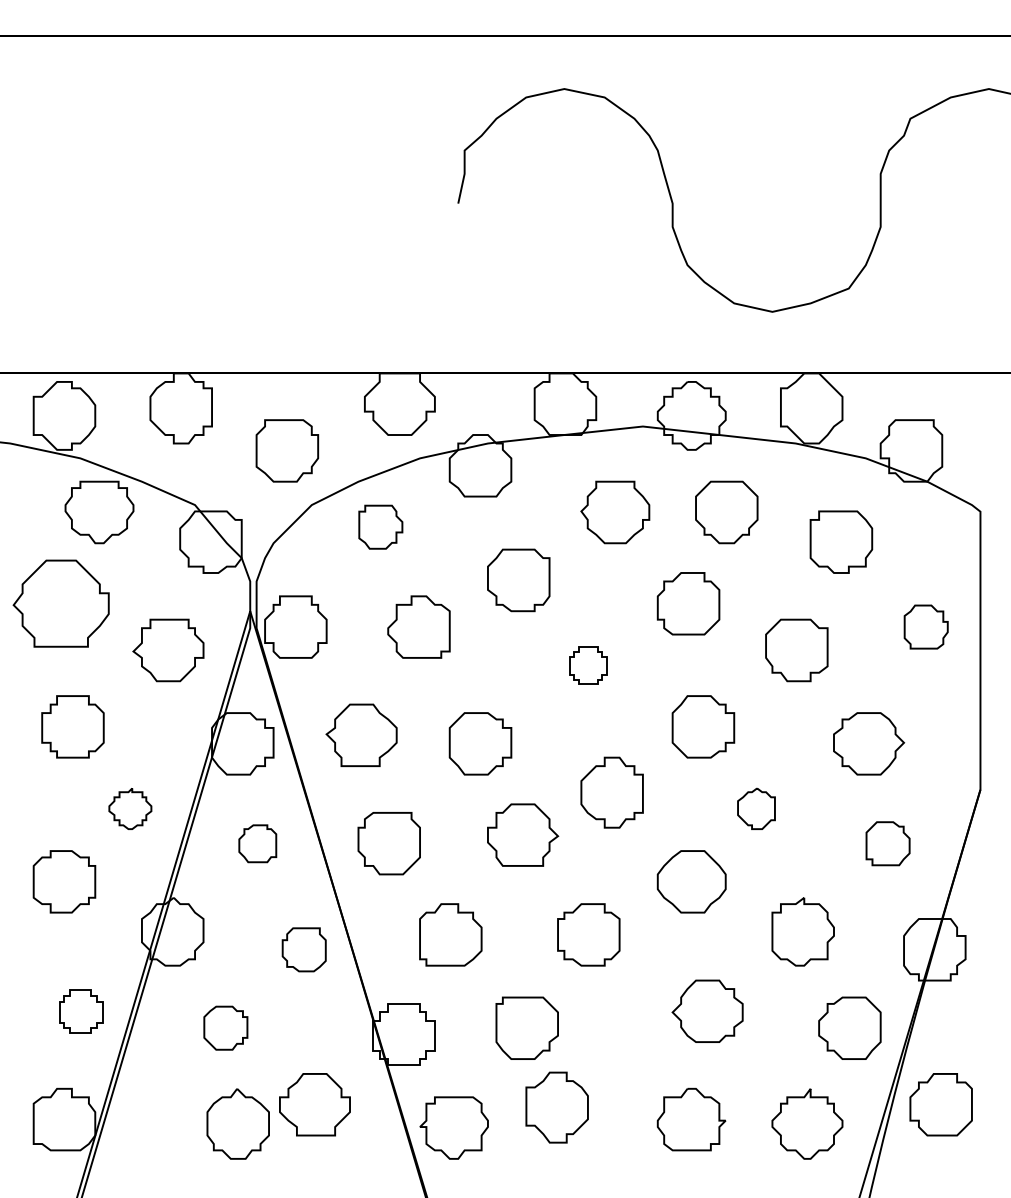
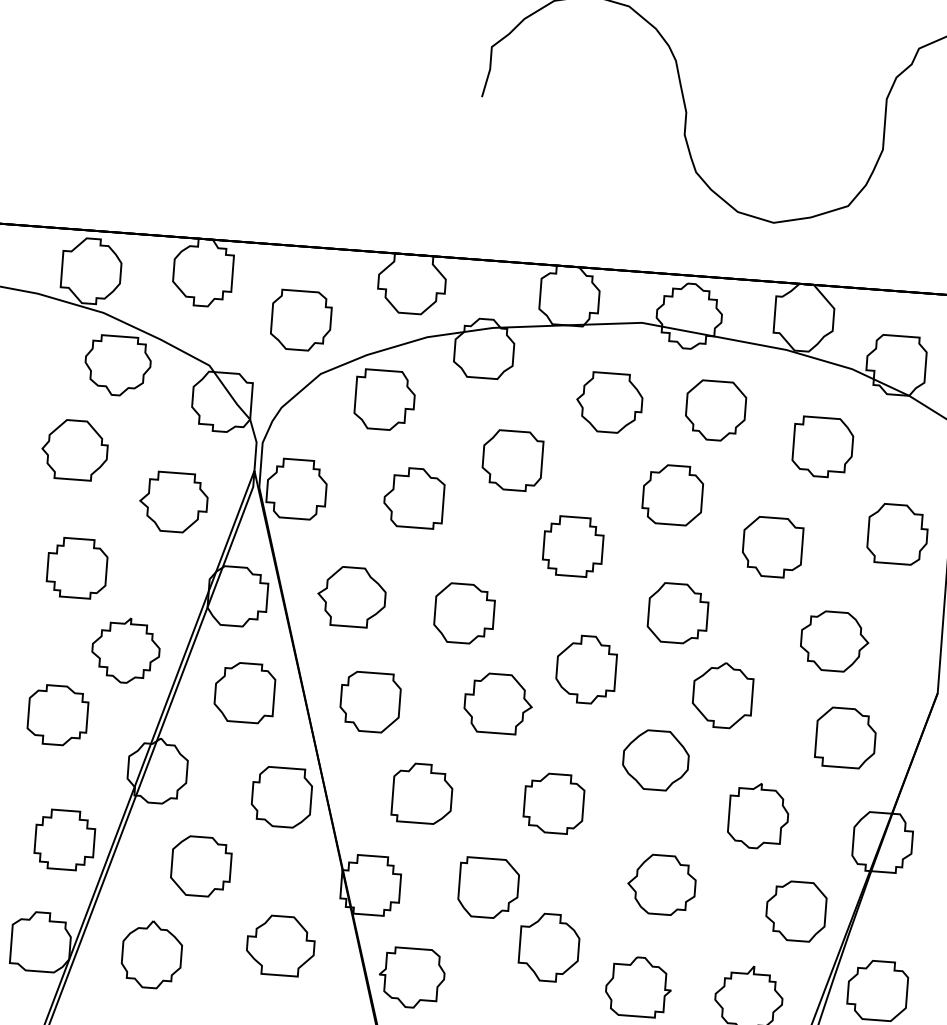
part: (380, 526) -> (384, 399), size x1.43
part: (61, 603) -> (75, 449), size x0.71
part: (925, 626) -> (897, 533), size x1.43
part: (588, 665) -> (573, 546), size x1.67
part: (130, 808) -> (126, 650), size x1.67
part: (756, 808) -> (722, 695), size x1.67
part: (257, 843) -> (244, 692), size x1.67
part: (887, 843) -> (845, 737), size x1.43
part: (303, 949) -> (280, 797), size x1.43
part: (81, 1011) -> (64, 840), size x1.43
part: (225, 1027) -> (201, 865), size x1.43
part: (556, 1107) -> (548, 947), moved
part: (237, 1123) -> (151, 954), moved

